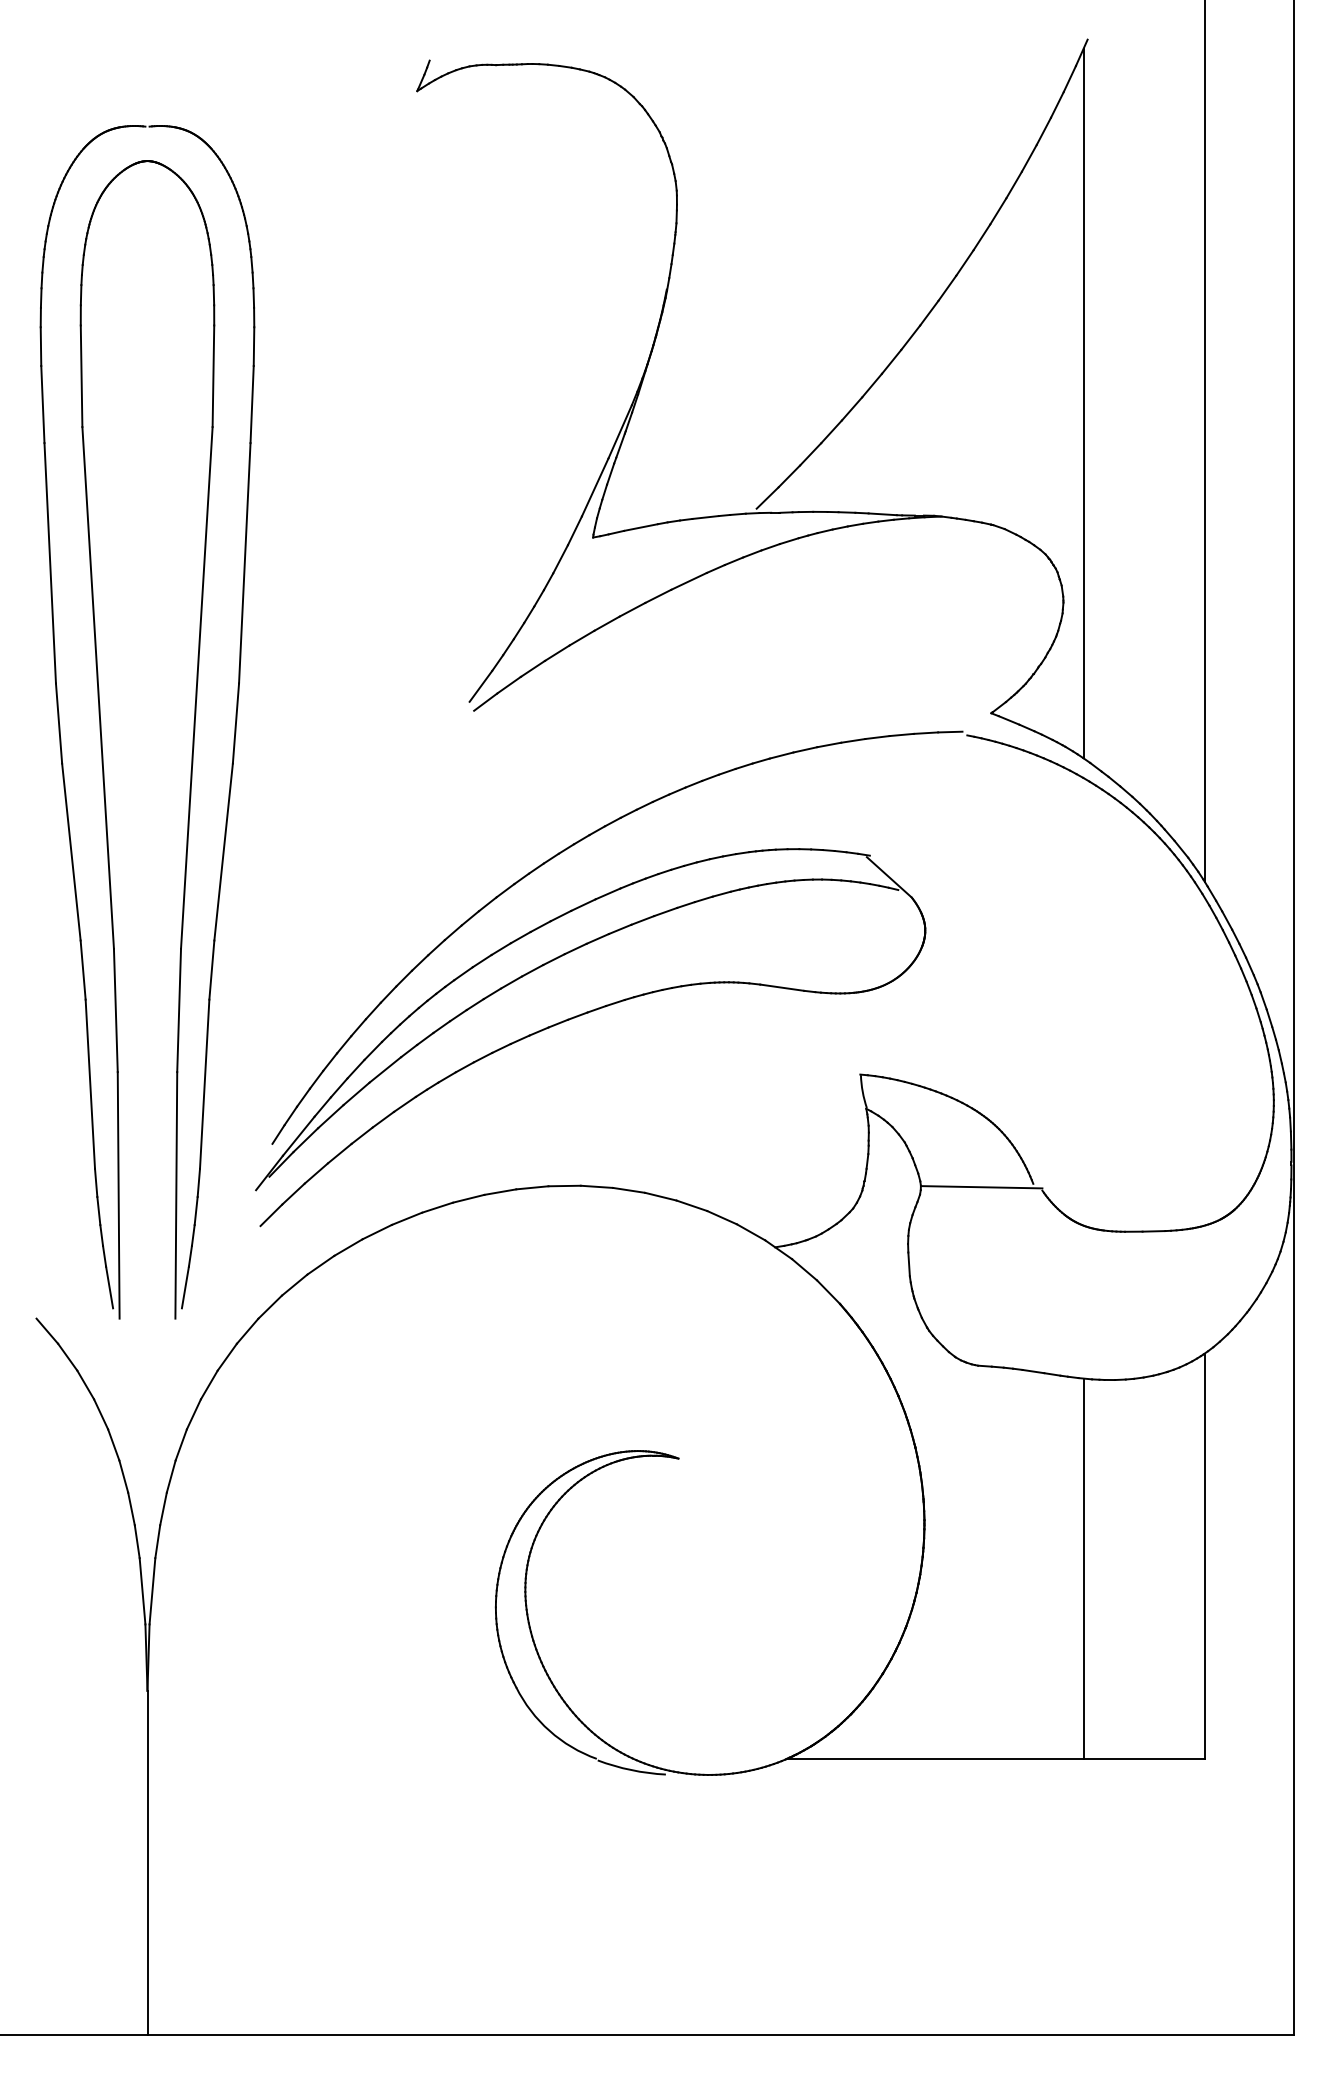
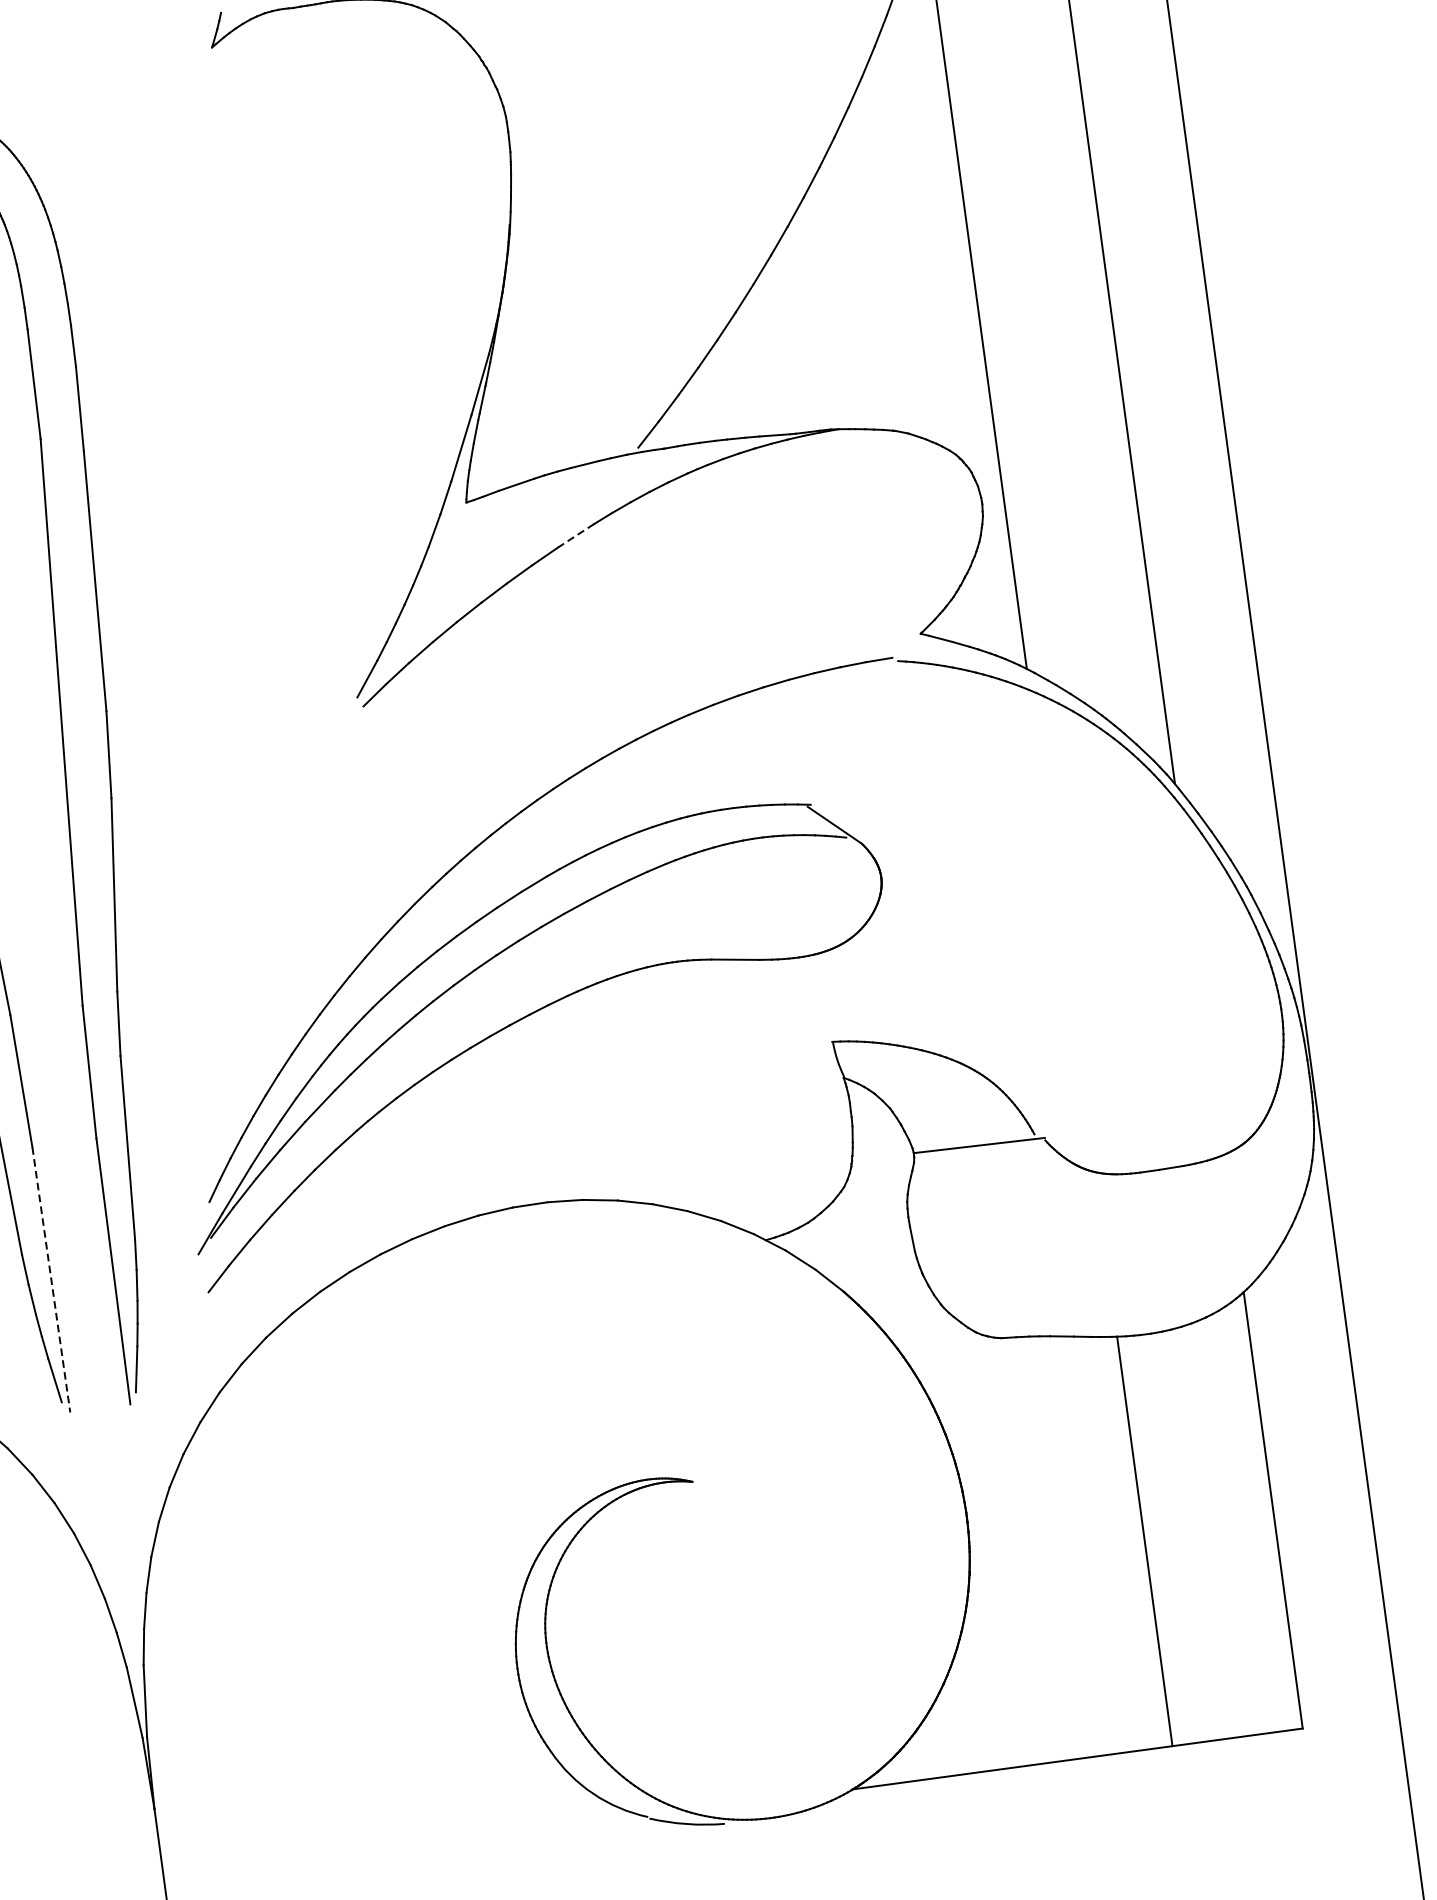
line: (689, 581) -> (576, 535), solid -> dashed
line: (118, 1195) -> (51, 1280), solid -> dashed

